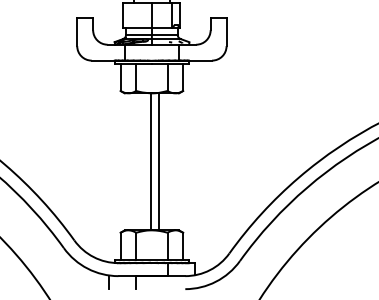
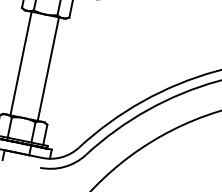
line: (150, 161) -> (48, 68), moved
line: (158, 161) -> (20, 63), moved

